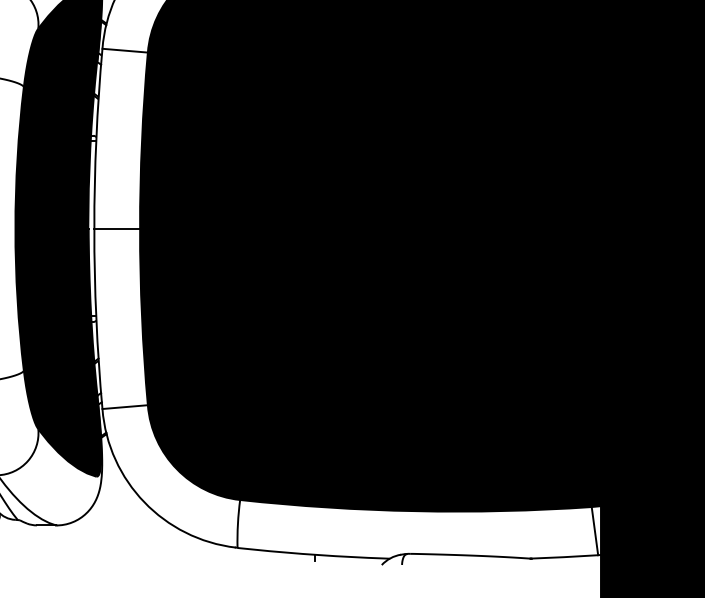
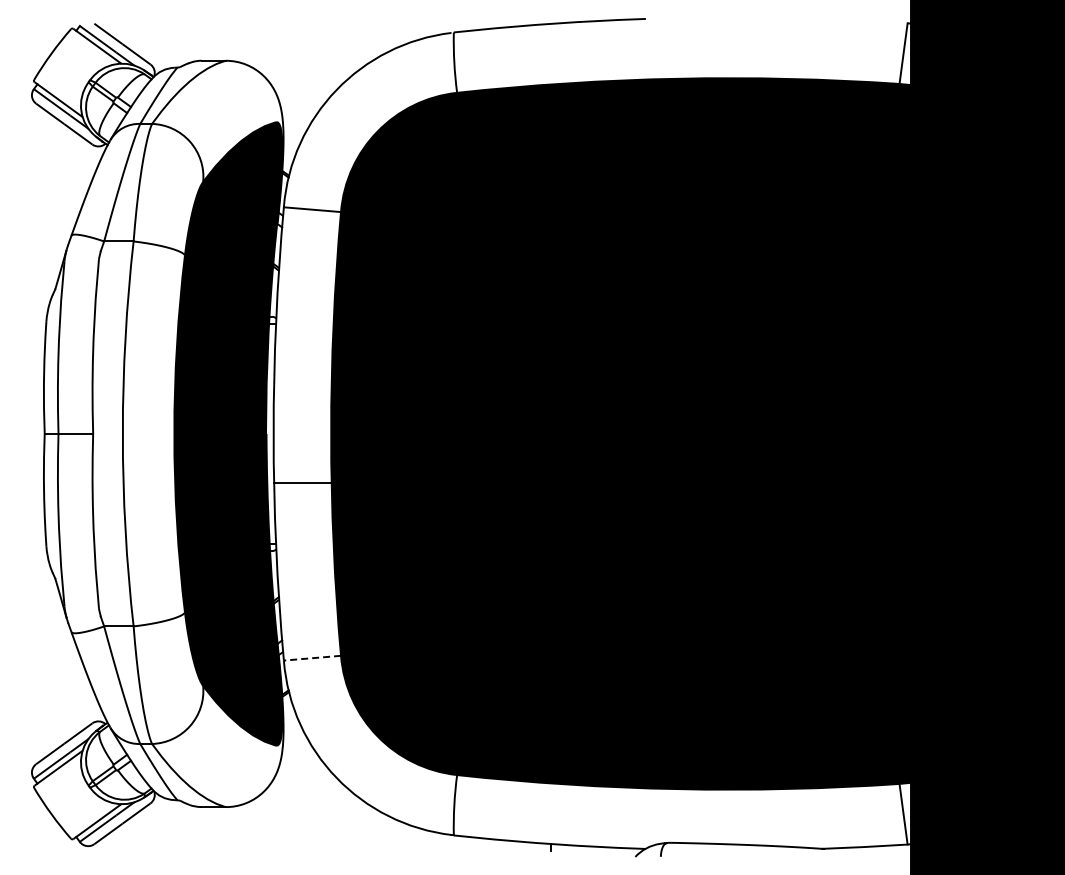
line: (117, 228) -> (302, 482), moved
line: (125, 407) -> (312, 658), solid -> dashed

